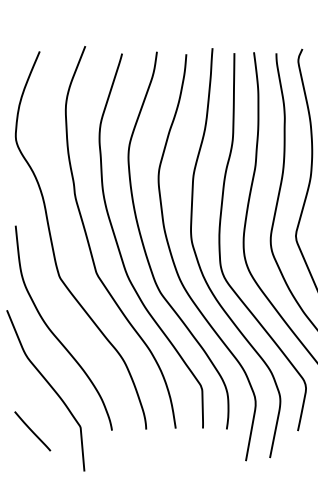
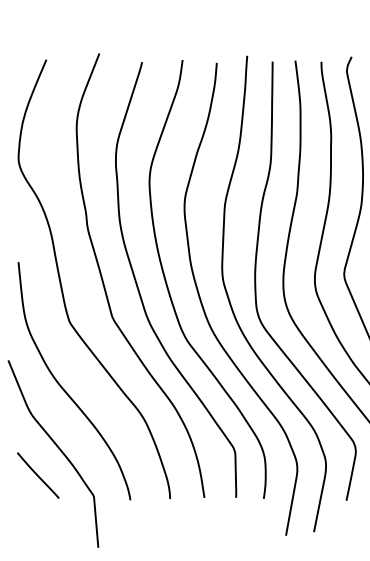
line: (32, 431) -> (37, 475), moved

